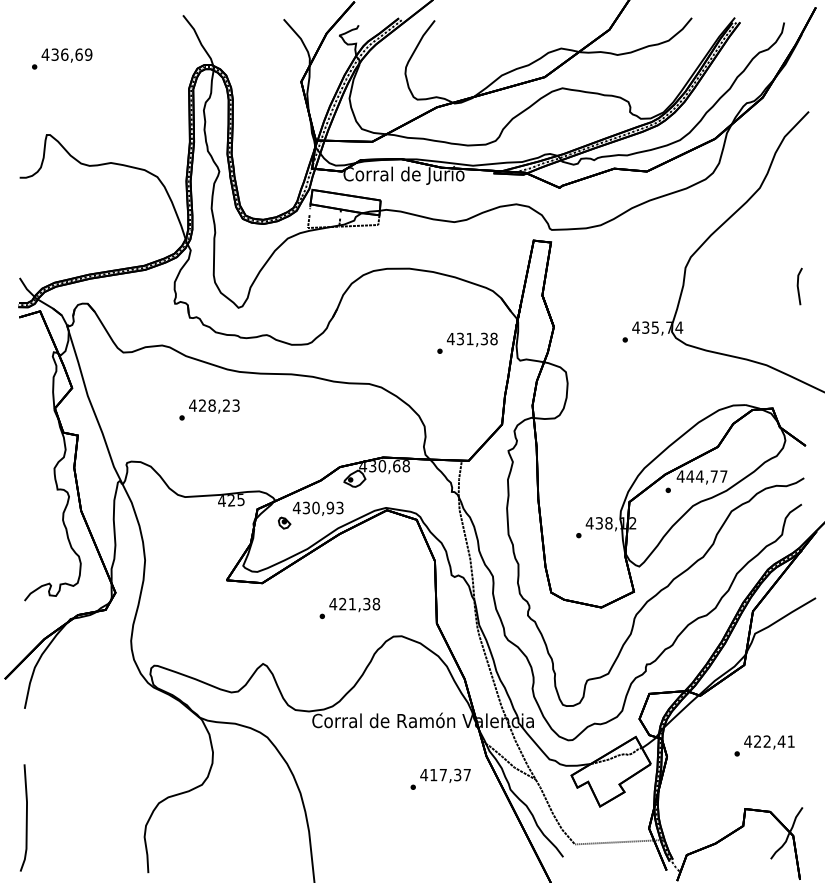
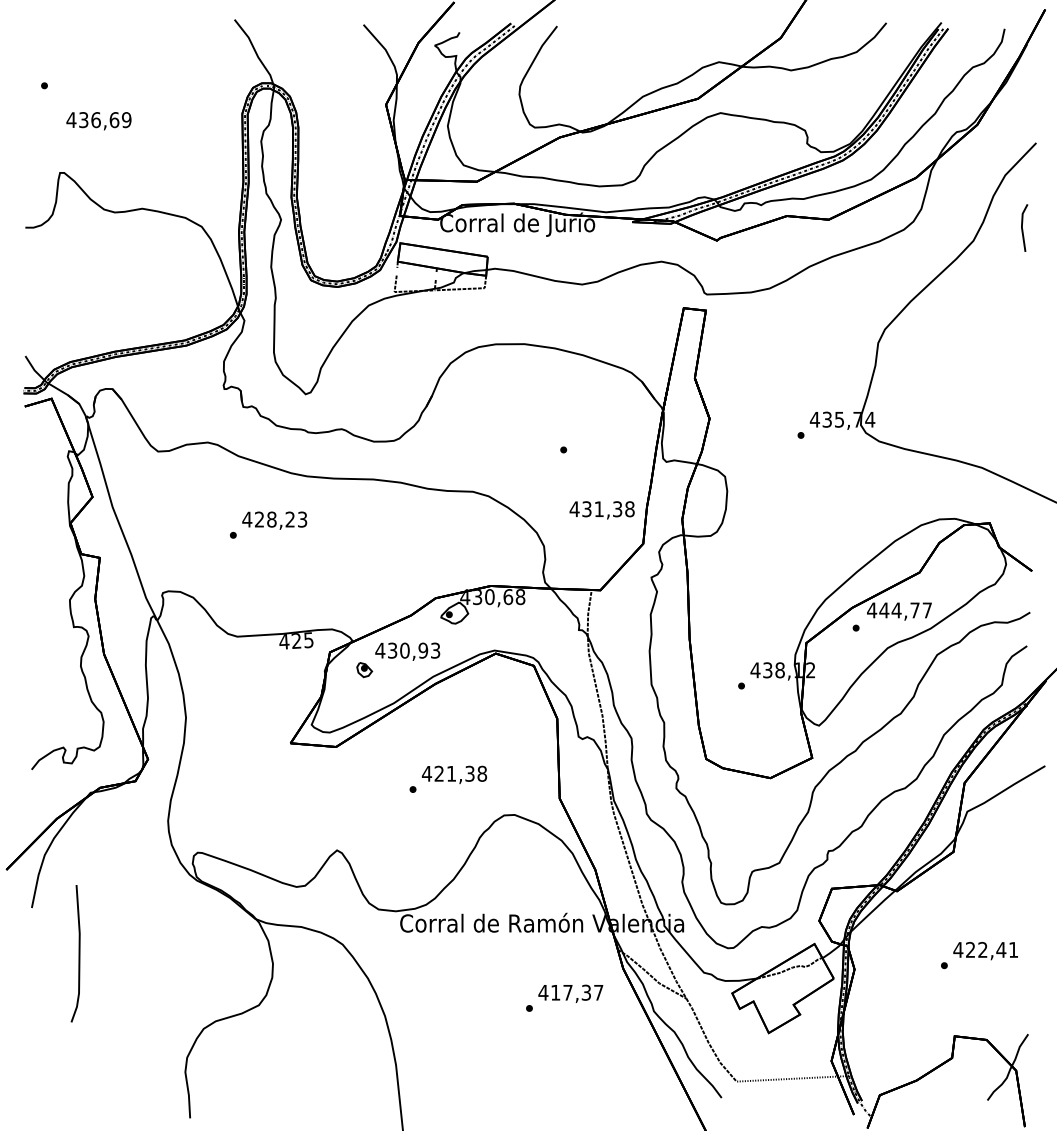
text: (66, 55) -> (98, 121), moved
line: (798, 286) -> (1022, 227), moved
text: (471, 340) -> (601, 510), moved
line: (26, 817) -> (78, 953), moved

